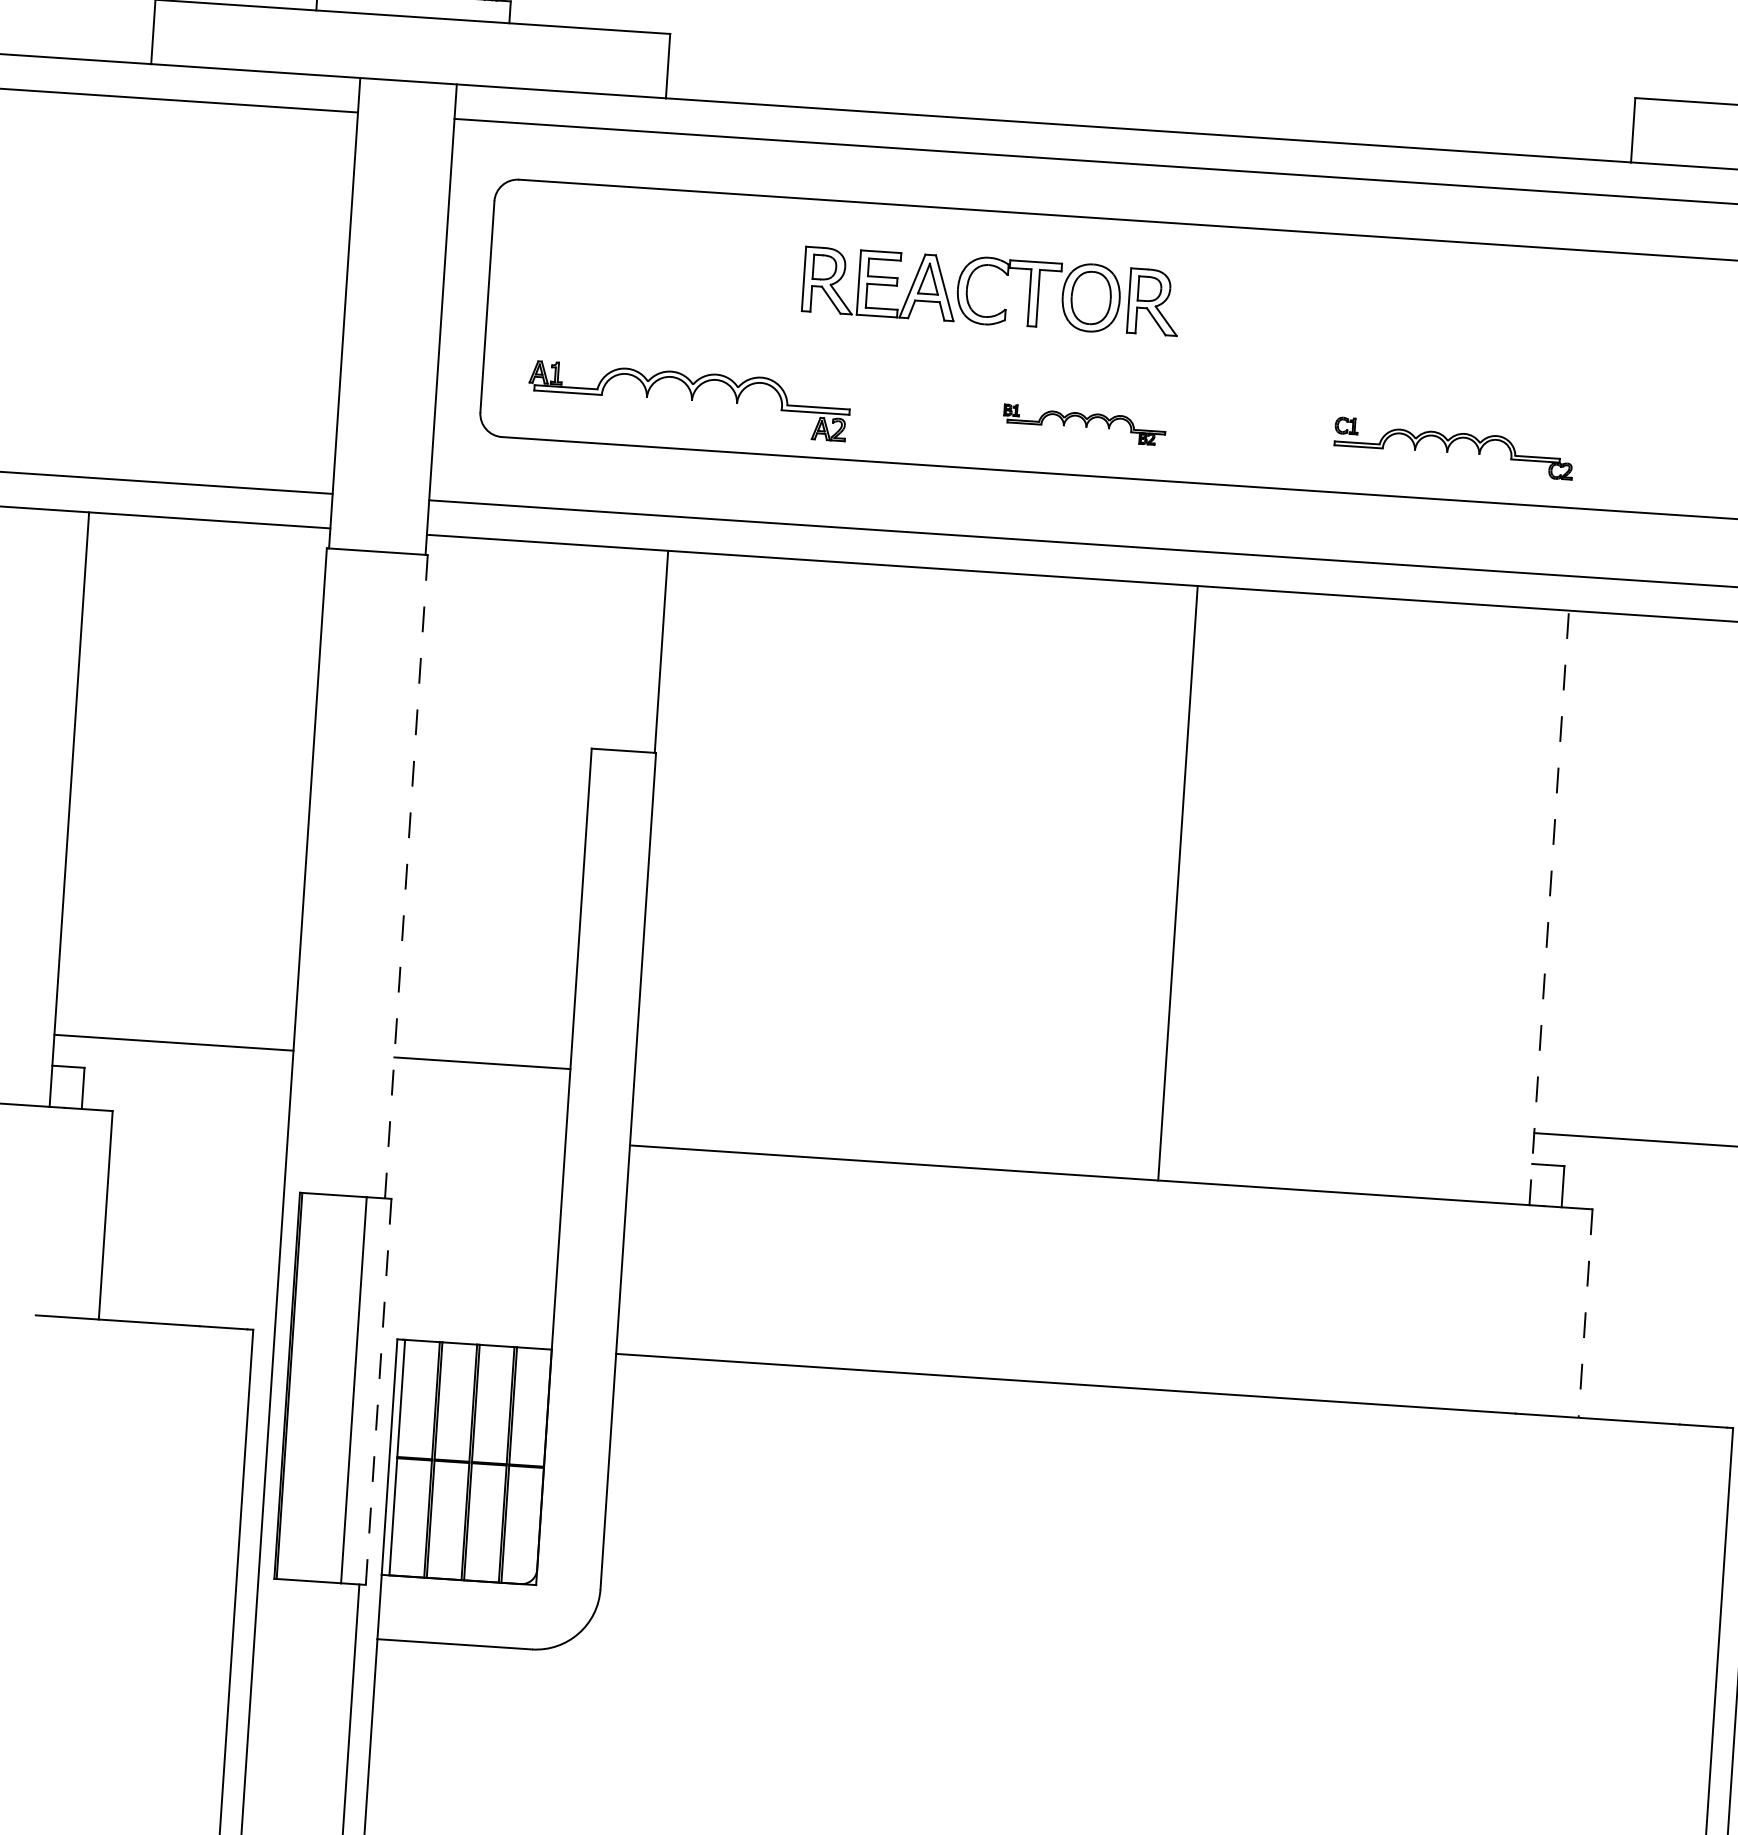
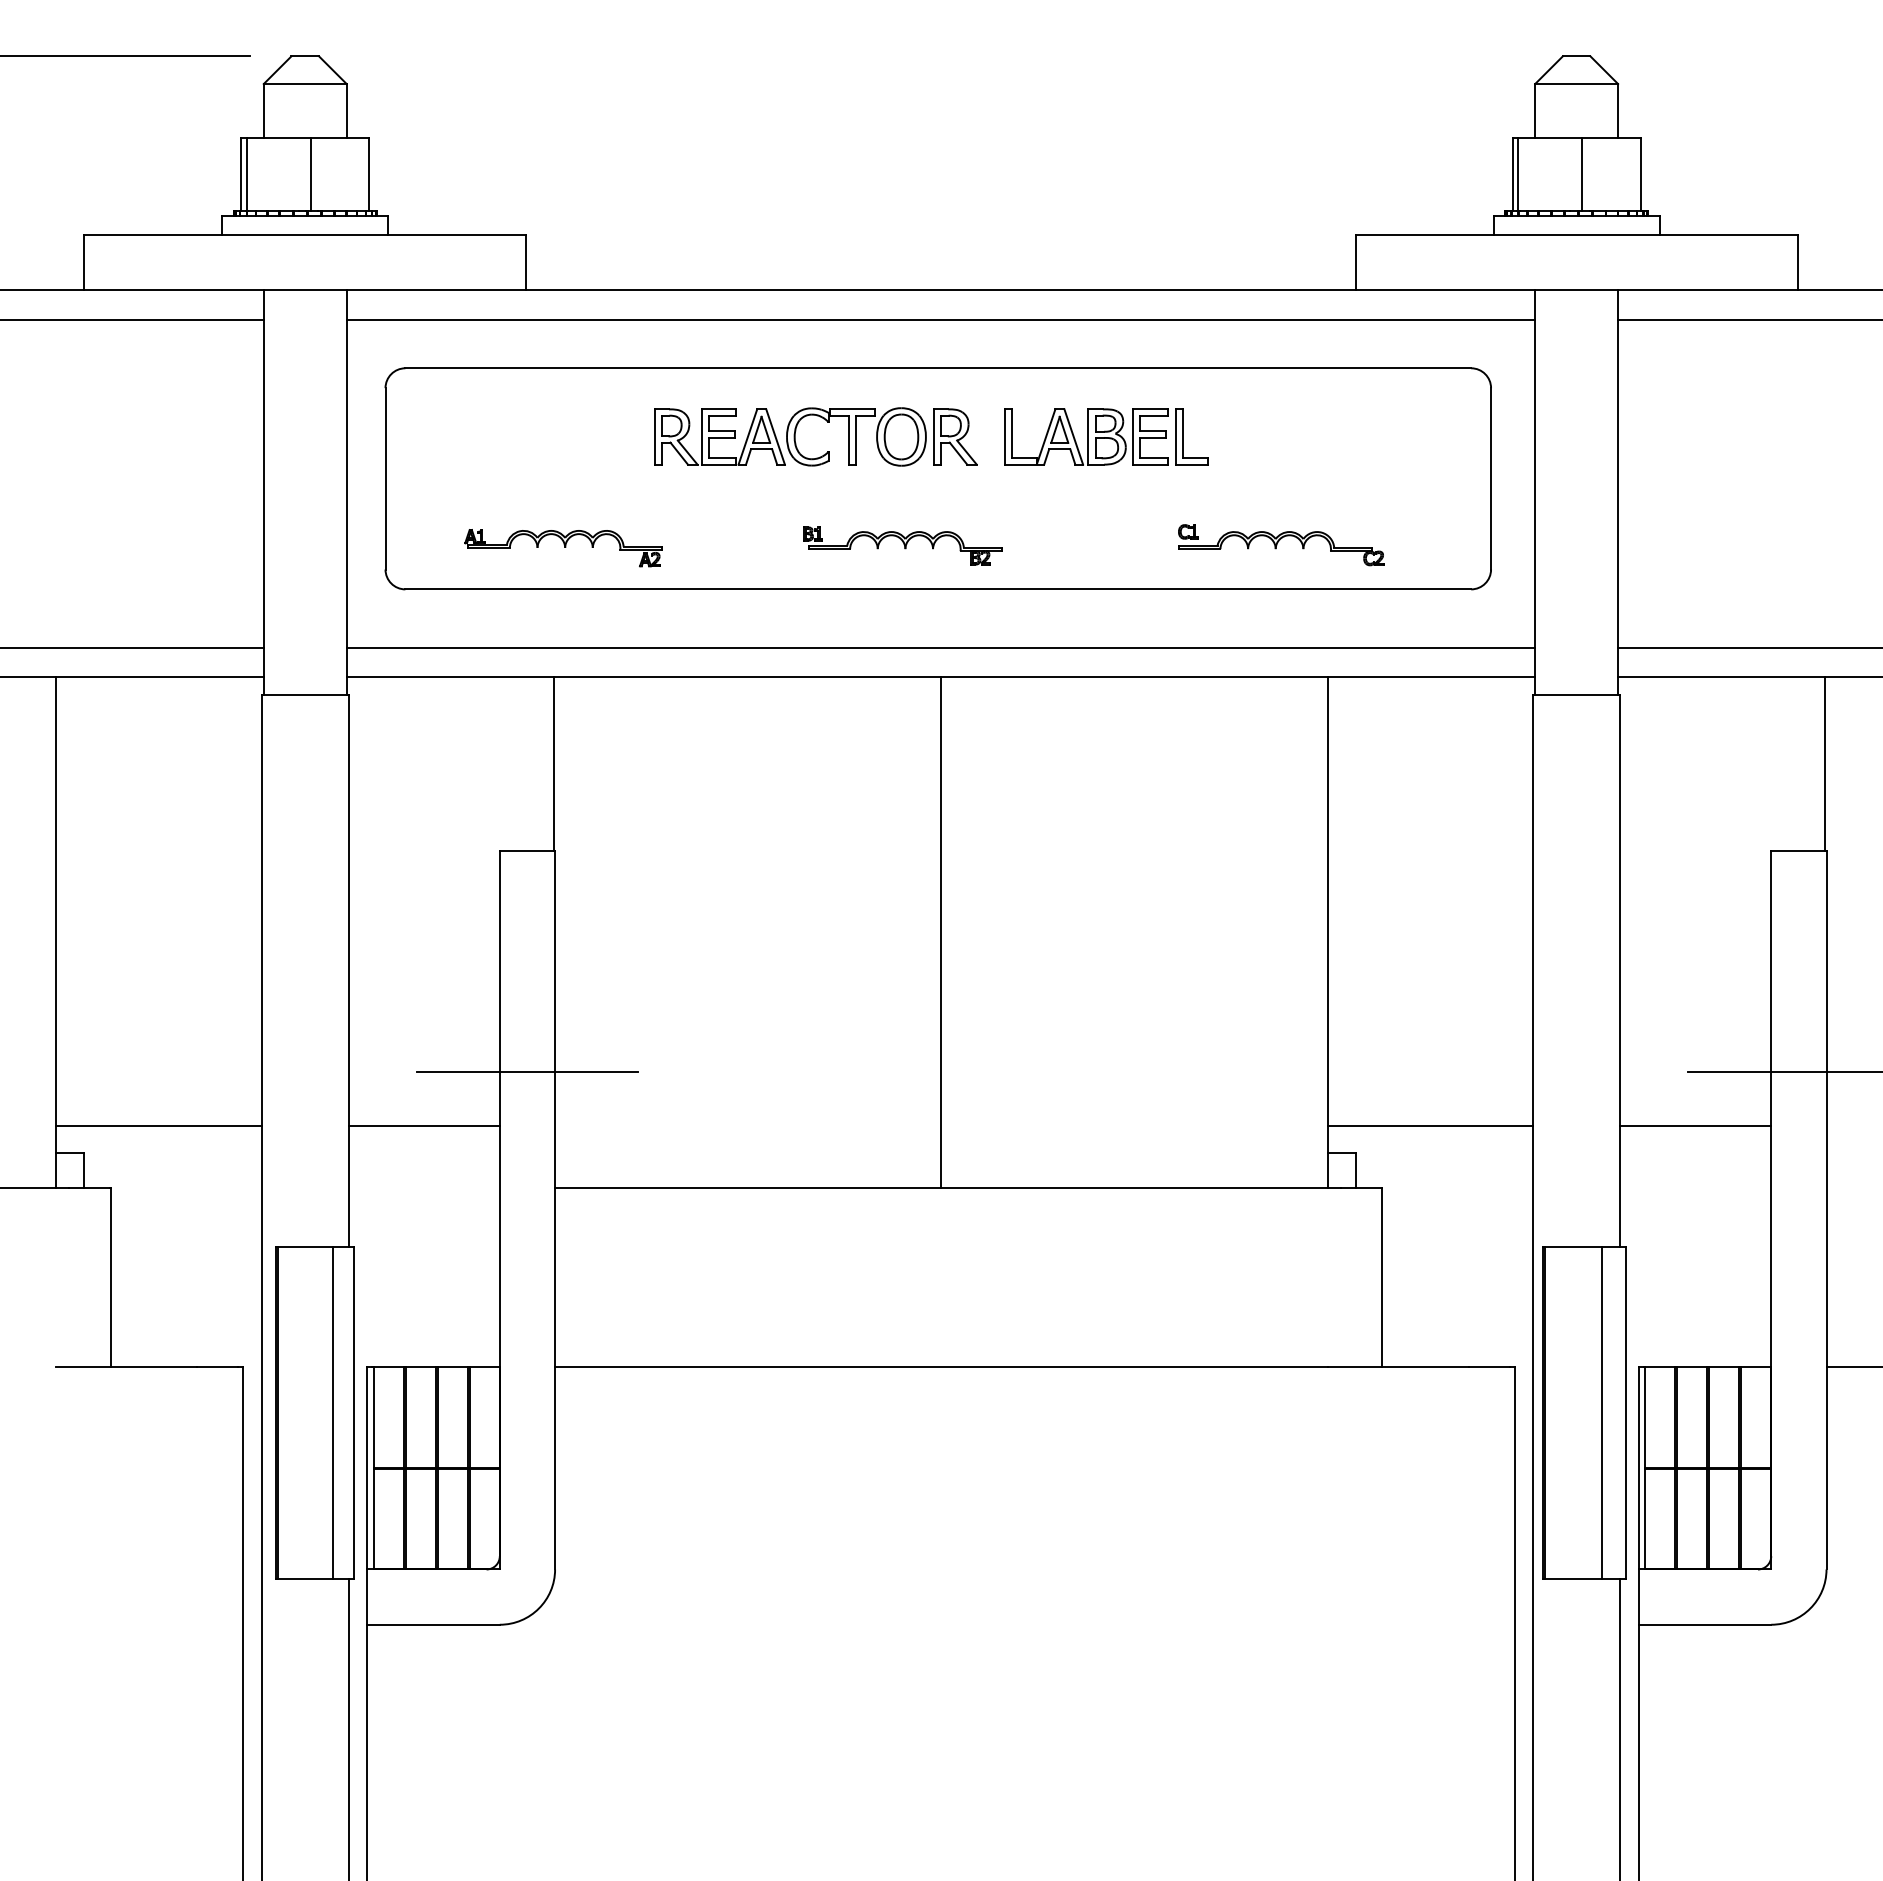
part: (1329, 313) -> (1106, 436), added
part: (689, 401) -> (563, 548), size x0.71
part: (1084, 424) -> (902, 545), size x1.43
part: (1454, 448) -> (1281, 545), moved
line: (406, 877) -> (348, 971), dashed -> solid
line: (1177, 883) -> (940, 932), moved
line: (1548, 907) -> (1327, 932), dashed -> solid
line: (606, 1007) -> (527, 1071), added
line: (1586, 1313) -> (1382, 1277), dashed -> solid
line: (379, 1392) -> (354, 1413), dashed -> solid

